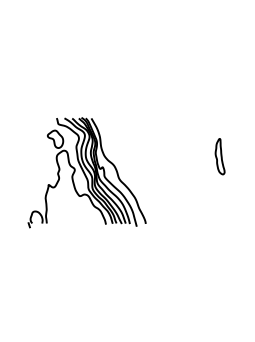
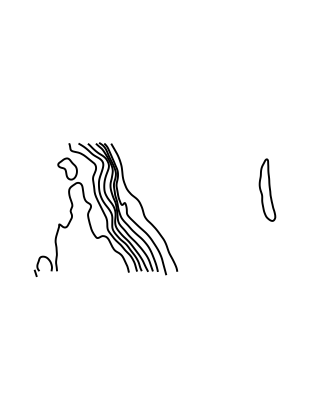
part: (220, 156) -> (267, 189), size x1.43

